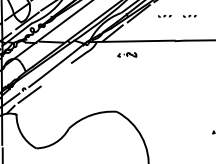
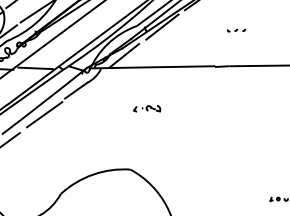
part: (164, 16) -> (199, 31), removed
part: (127, 54) -> (147, 108), moved
line: (57, 73) -> (44, 113), added

